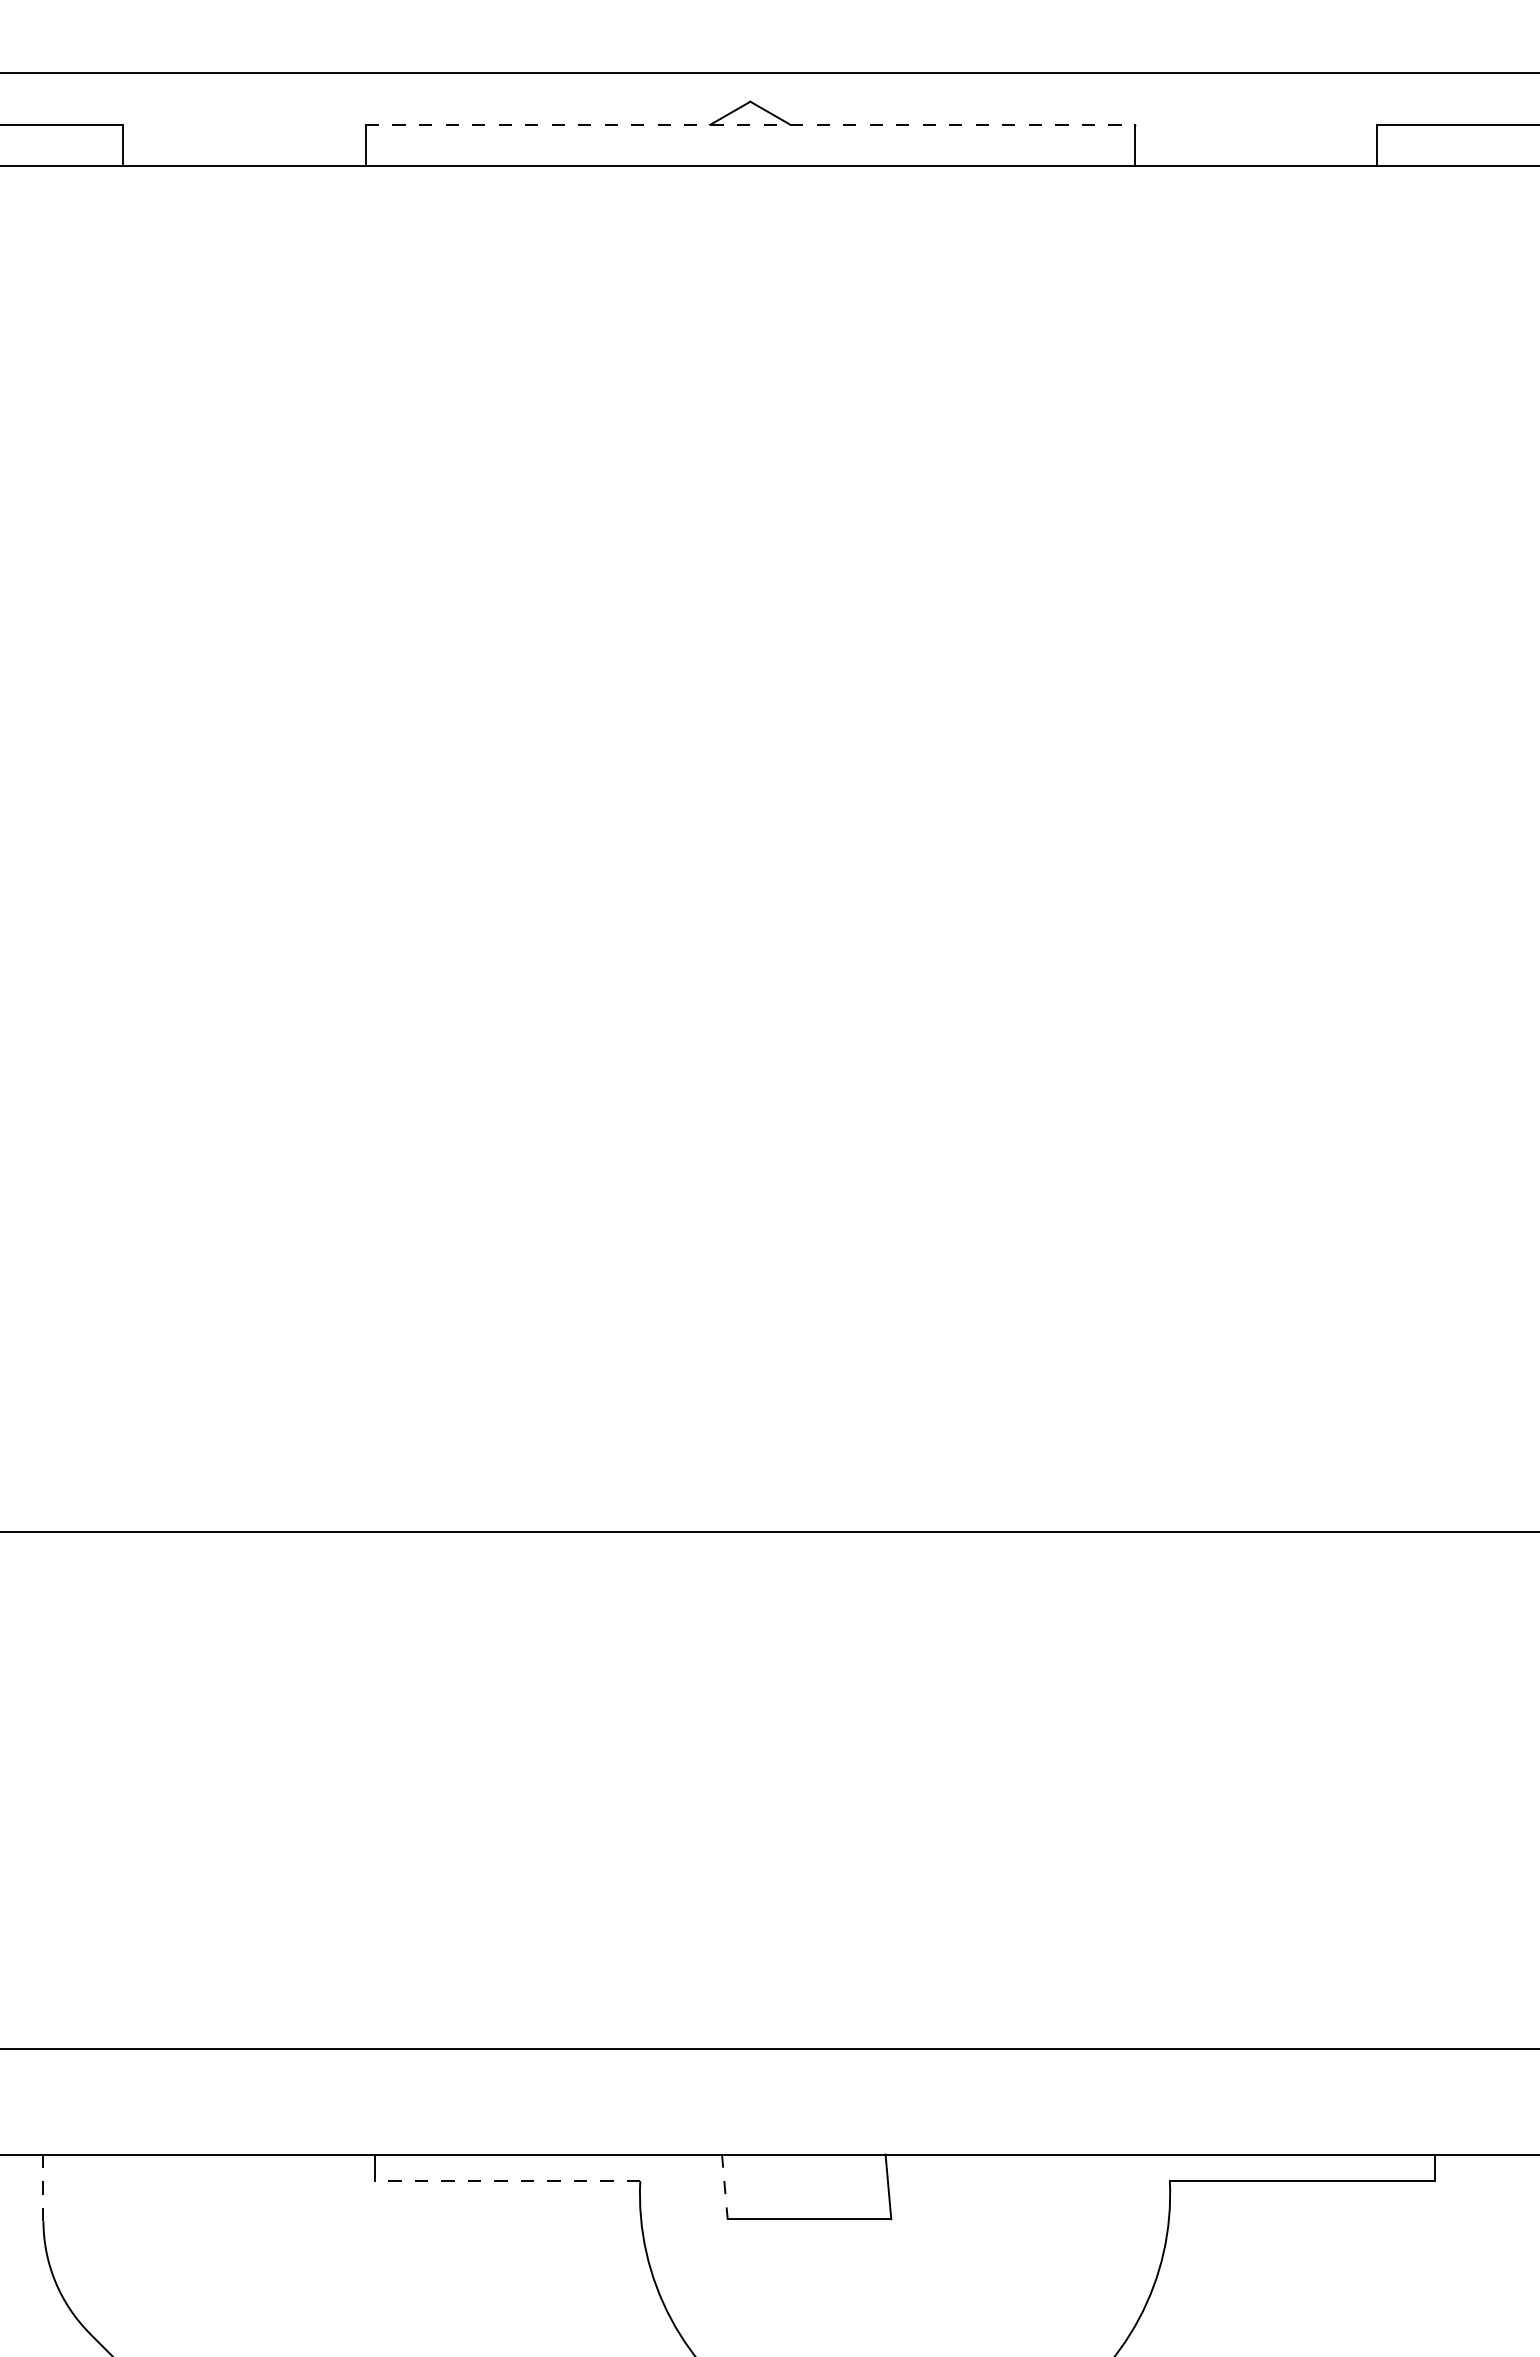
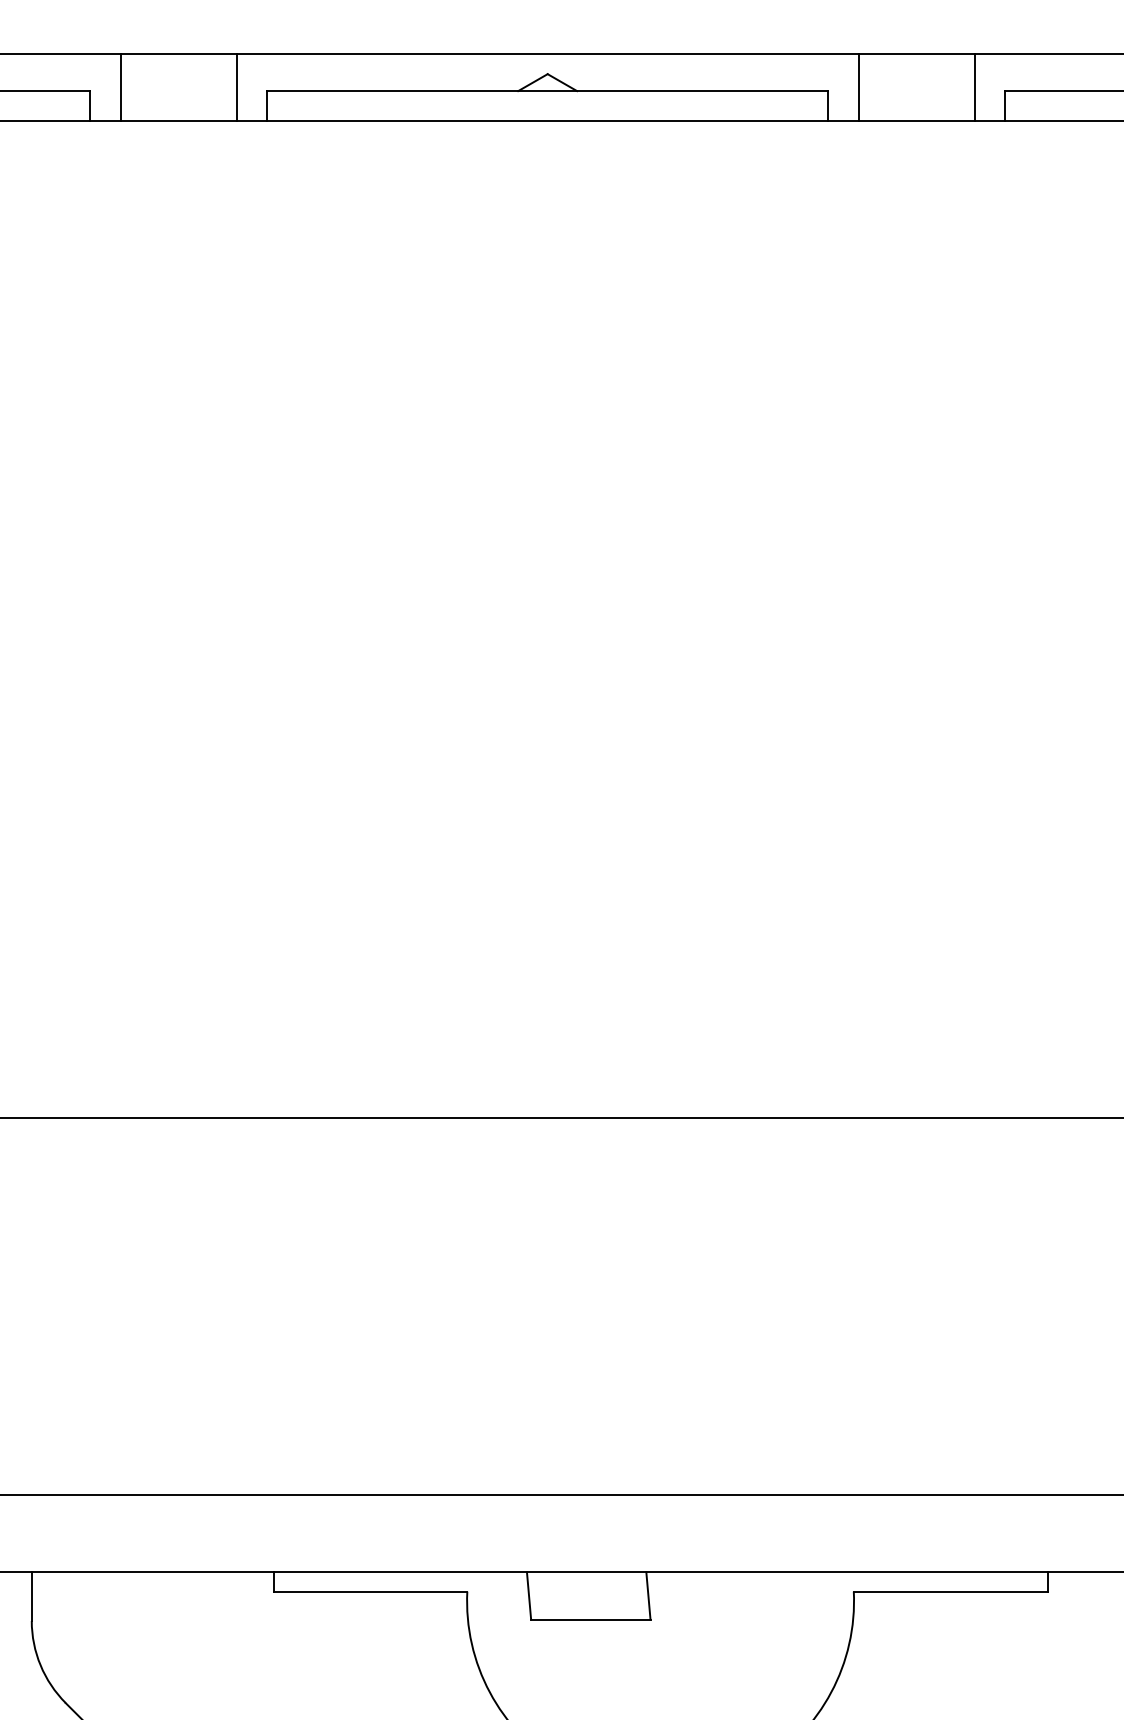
line: (165, 119) -> (120, 87), added
line: (324, 119) -> (236, 87), added
line: (1176, 119) -> (858, 87), added
line: (1335, 119) -> (974, 87), added
line: (750, 124) -> (547, 90), dashed -> solid
line: (507, 2181) -> (370, 1591), dashed -> solid
line: (43, 2187) -> (31, 1596), dashed -> solid
line: (724, 2187) -> (528, 1596), dashed -> solid

